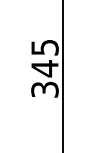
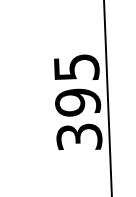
text: (44, 68) -> (77, 102), 345 -> 395

